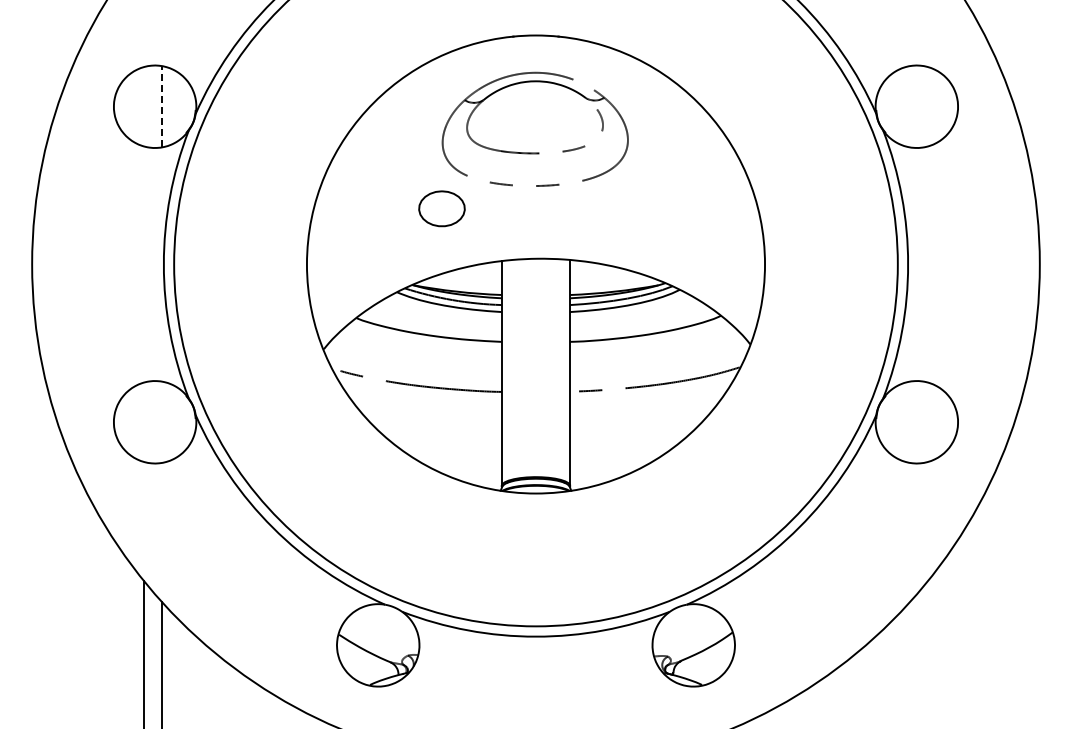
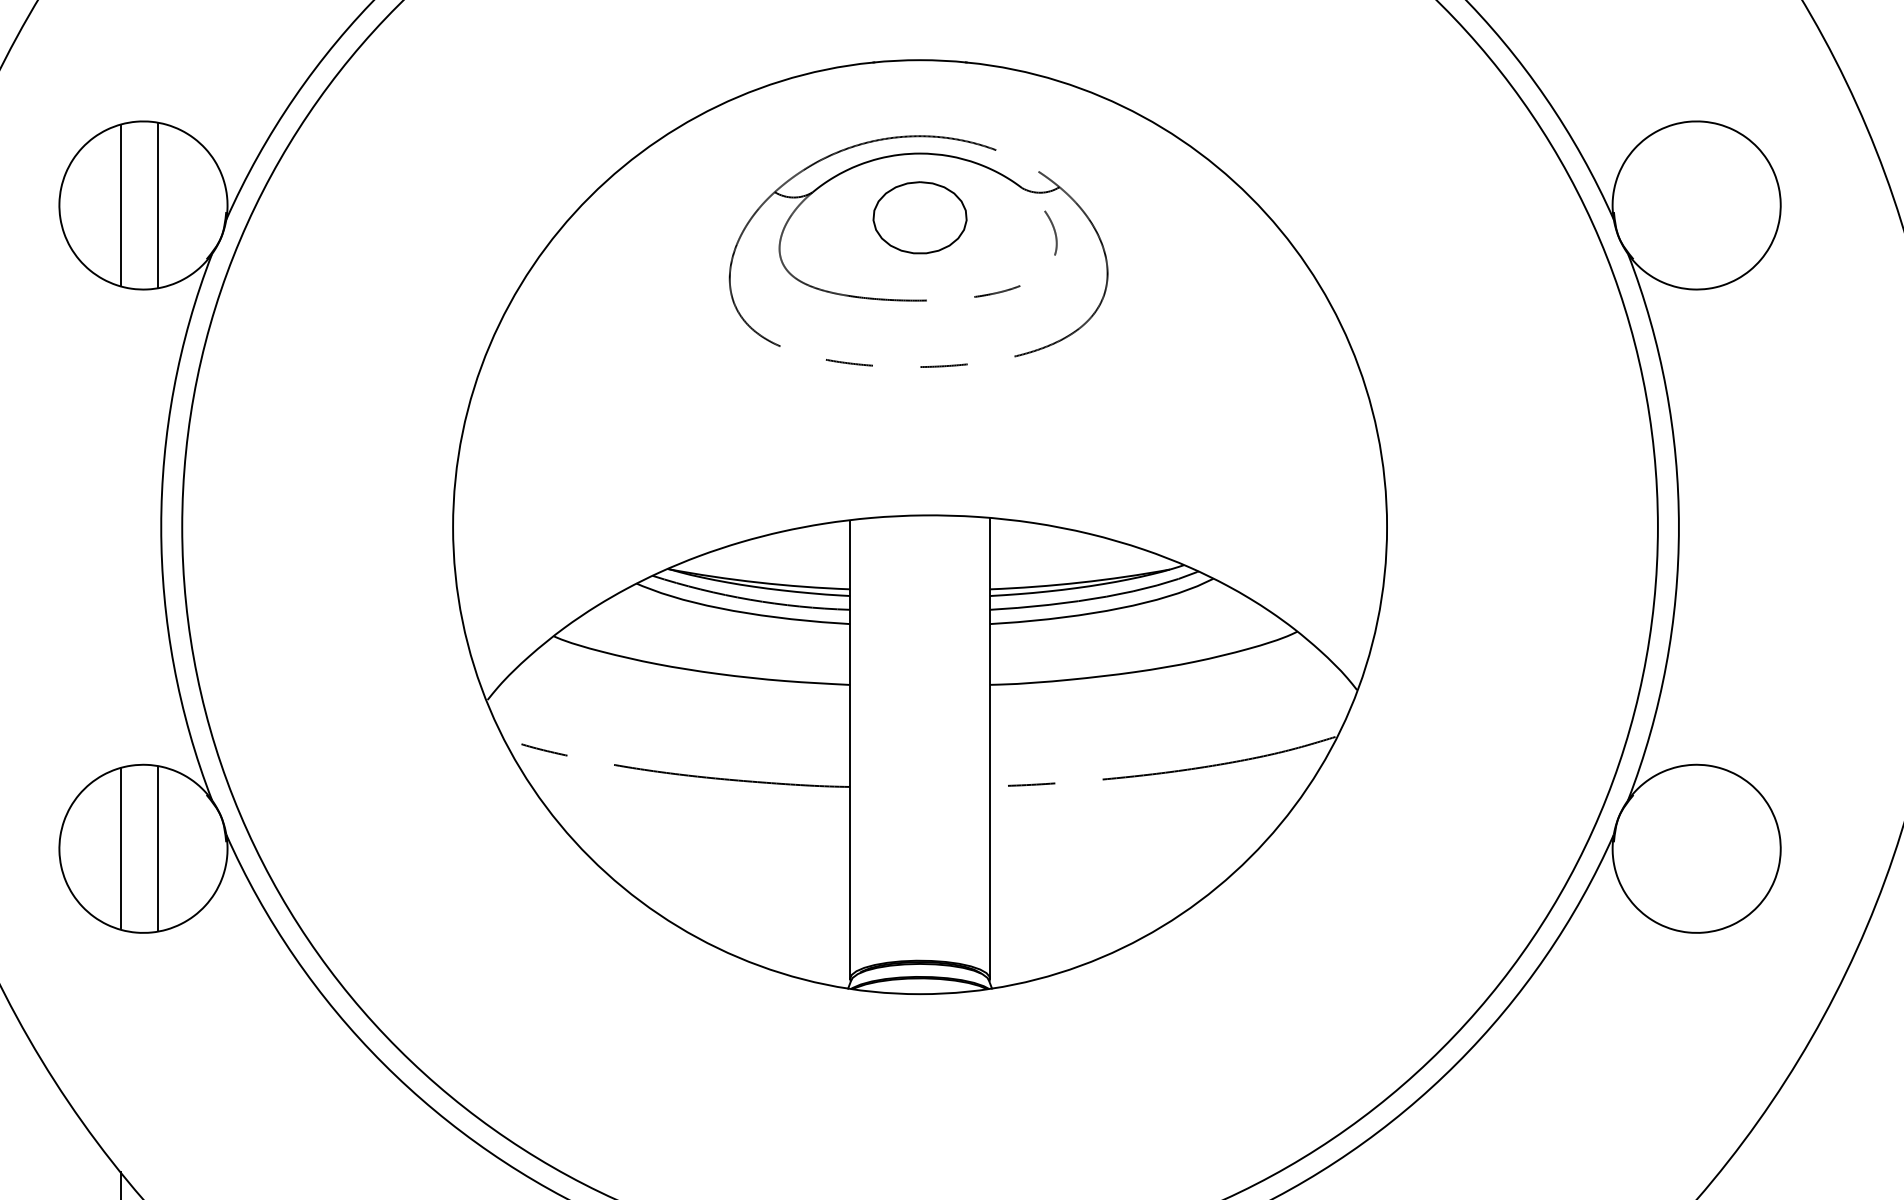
line: (143, 106) -> (119, 204), added
line: (162, 106) -> (158, 204), dashed -> solid
part: (441, 208) -> (919, 217), moved
line: (143, 422) -> (119, 849), added
line: (162, 422) -> (158, 849), added

